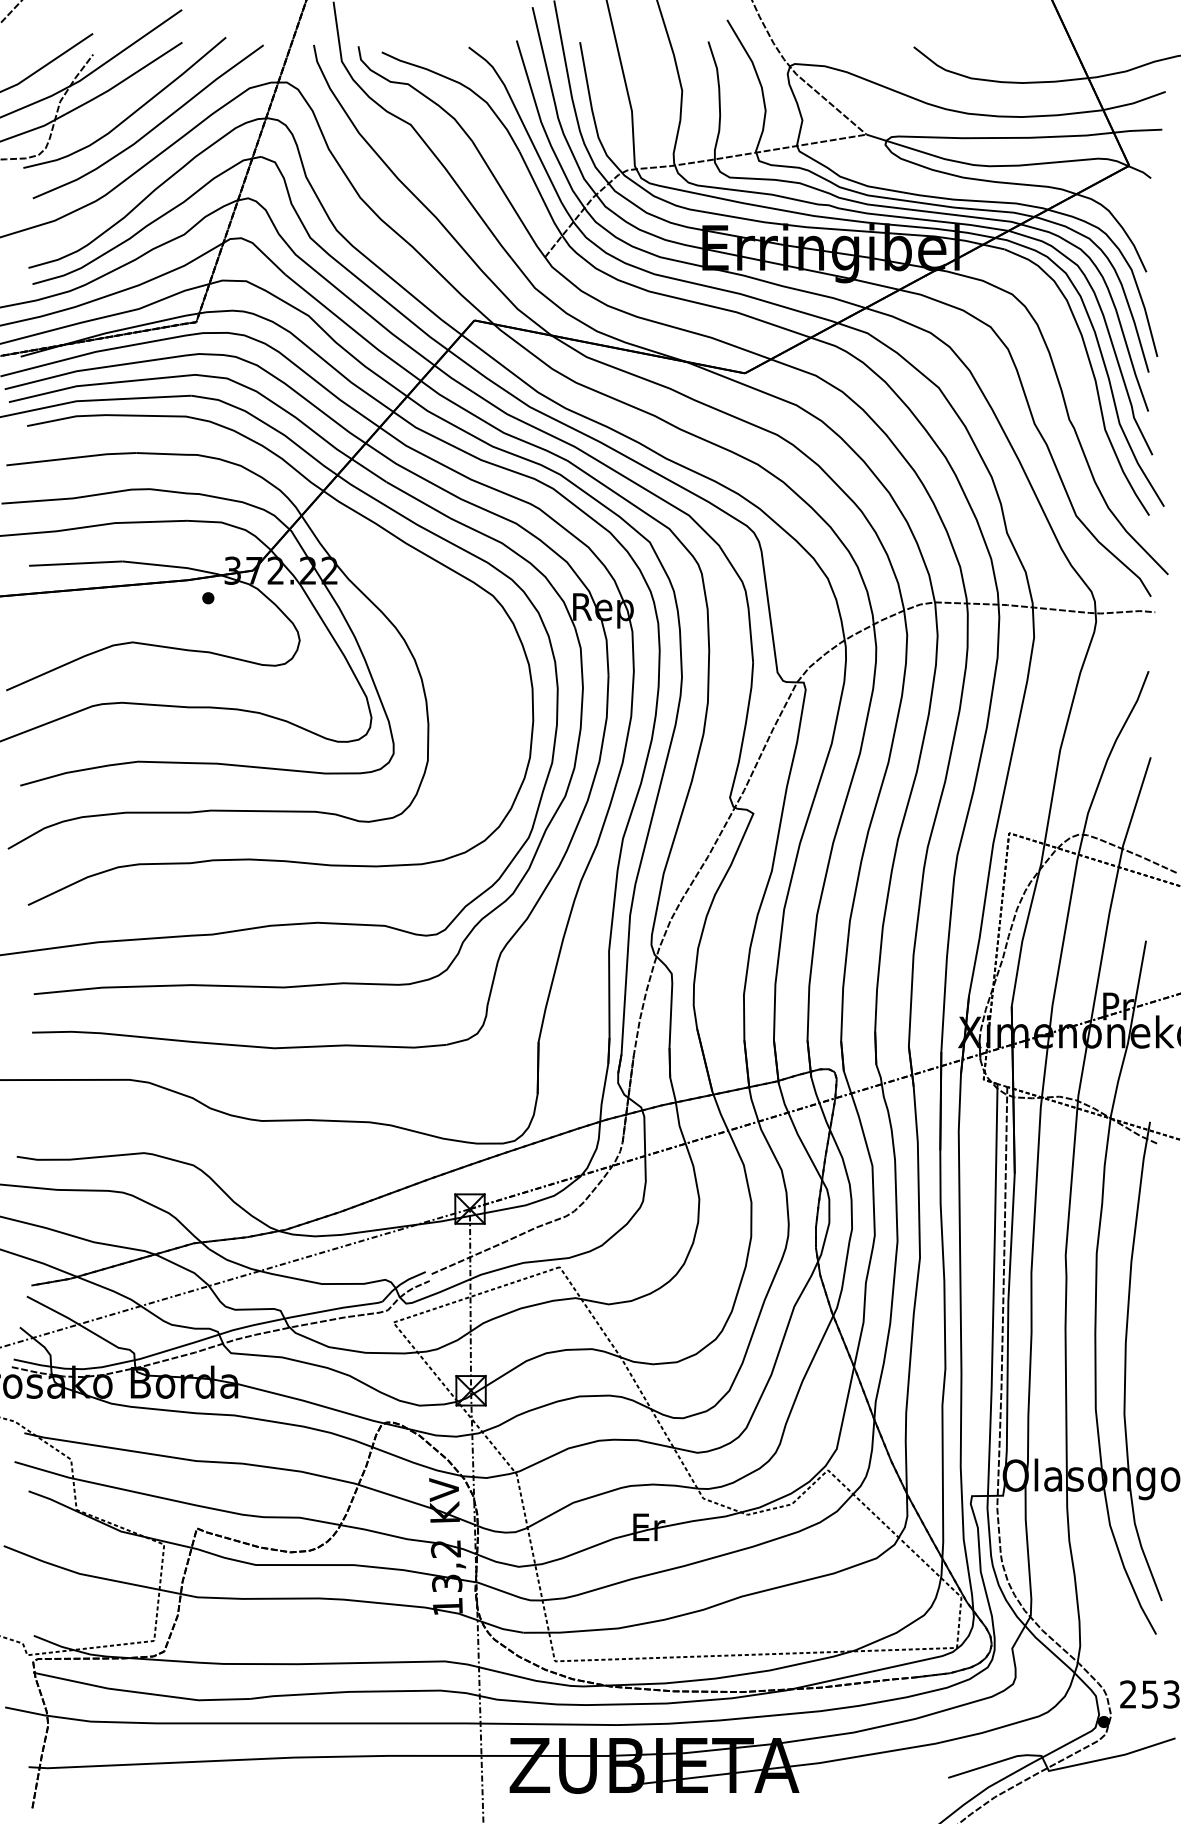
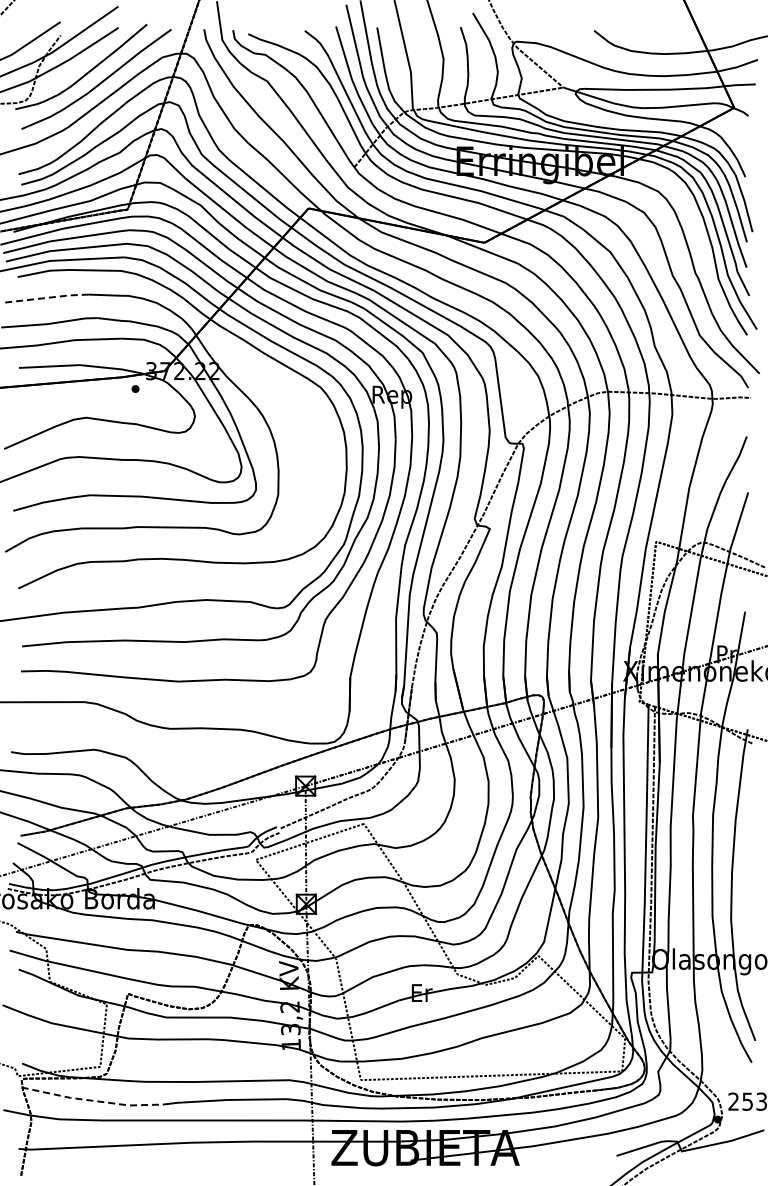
line: (71, 457) -> (46, 297), solid -> dashed
line: (140, 1692) -> (91, 1100), solid -> dashed

